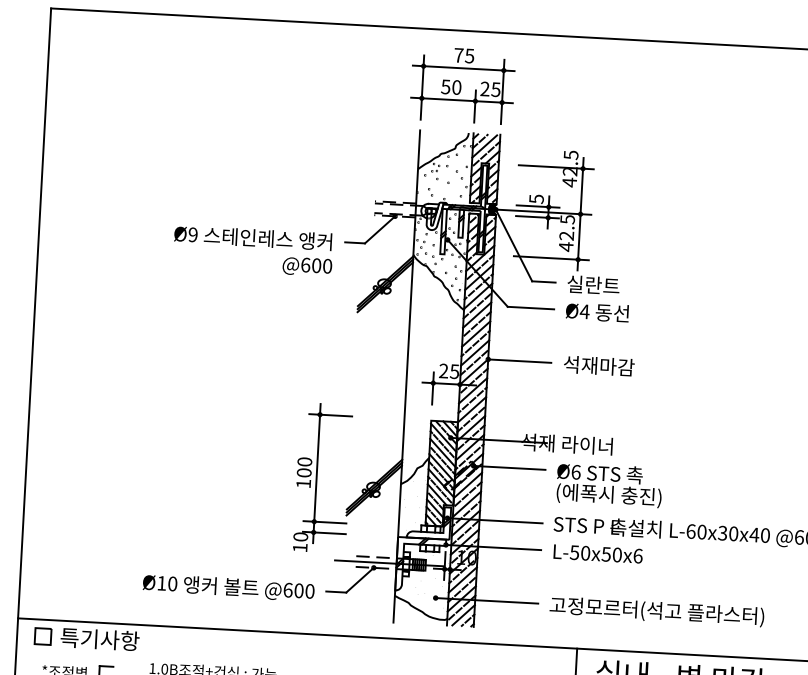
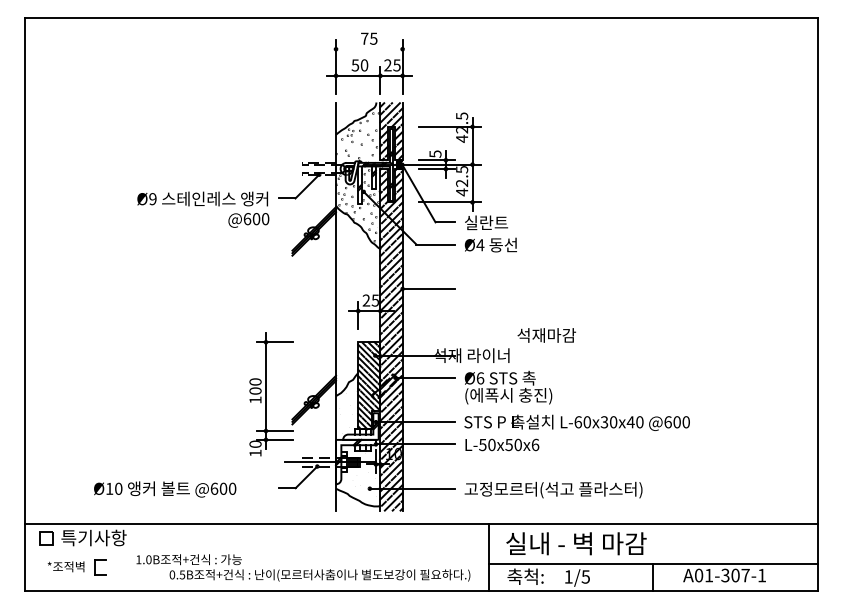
line: (463, 68) -> (369, 49), removed
text: (598, 366) -> (546, 335), moved
text: (229, 587) -> (165, 489), moved

